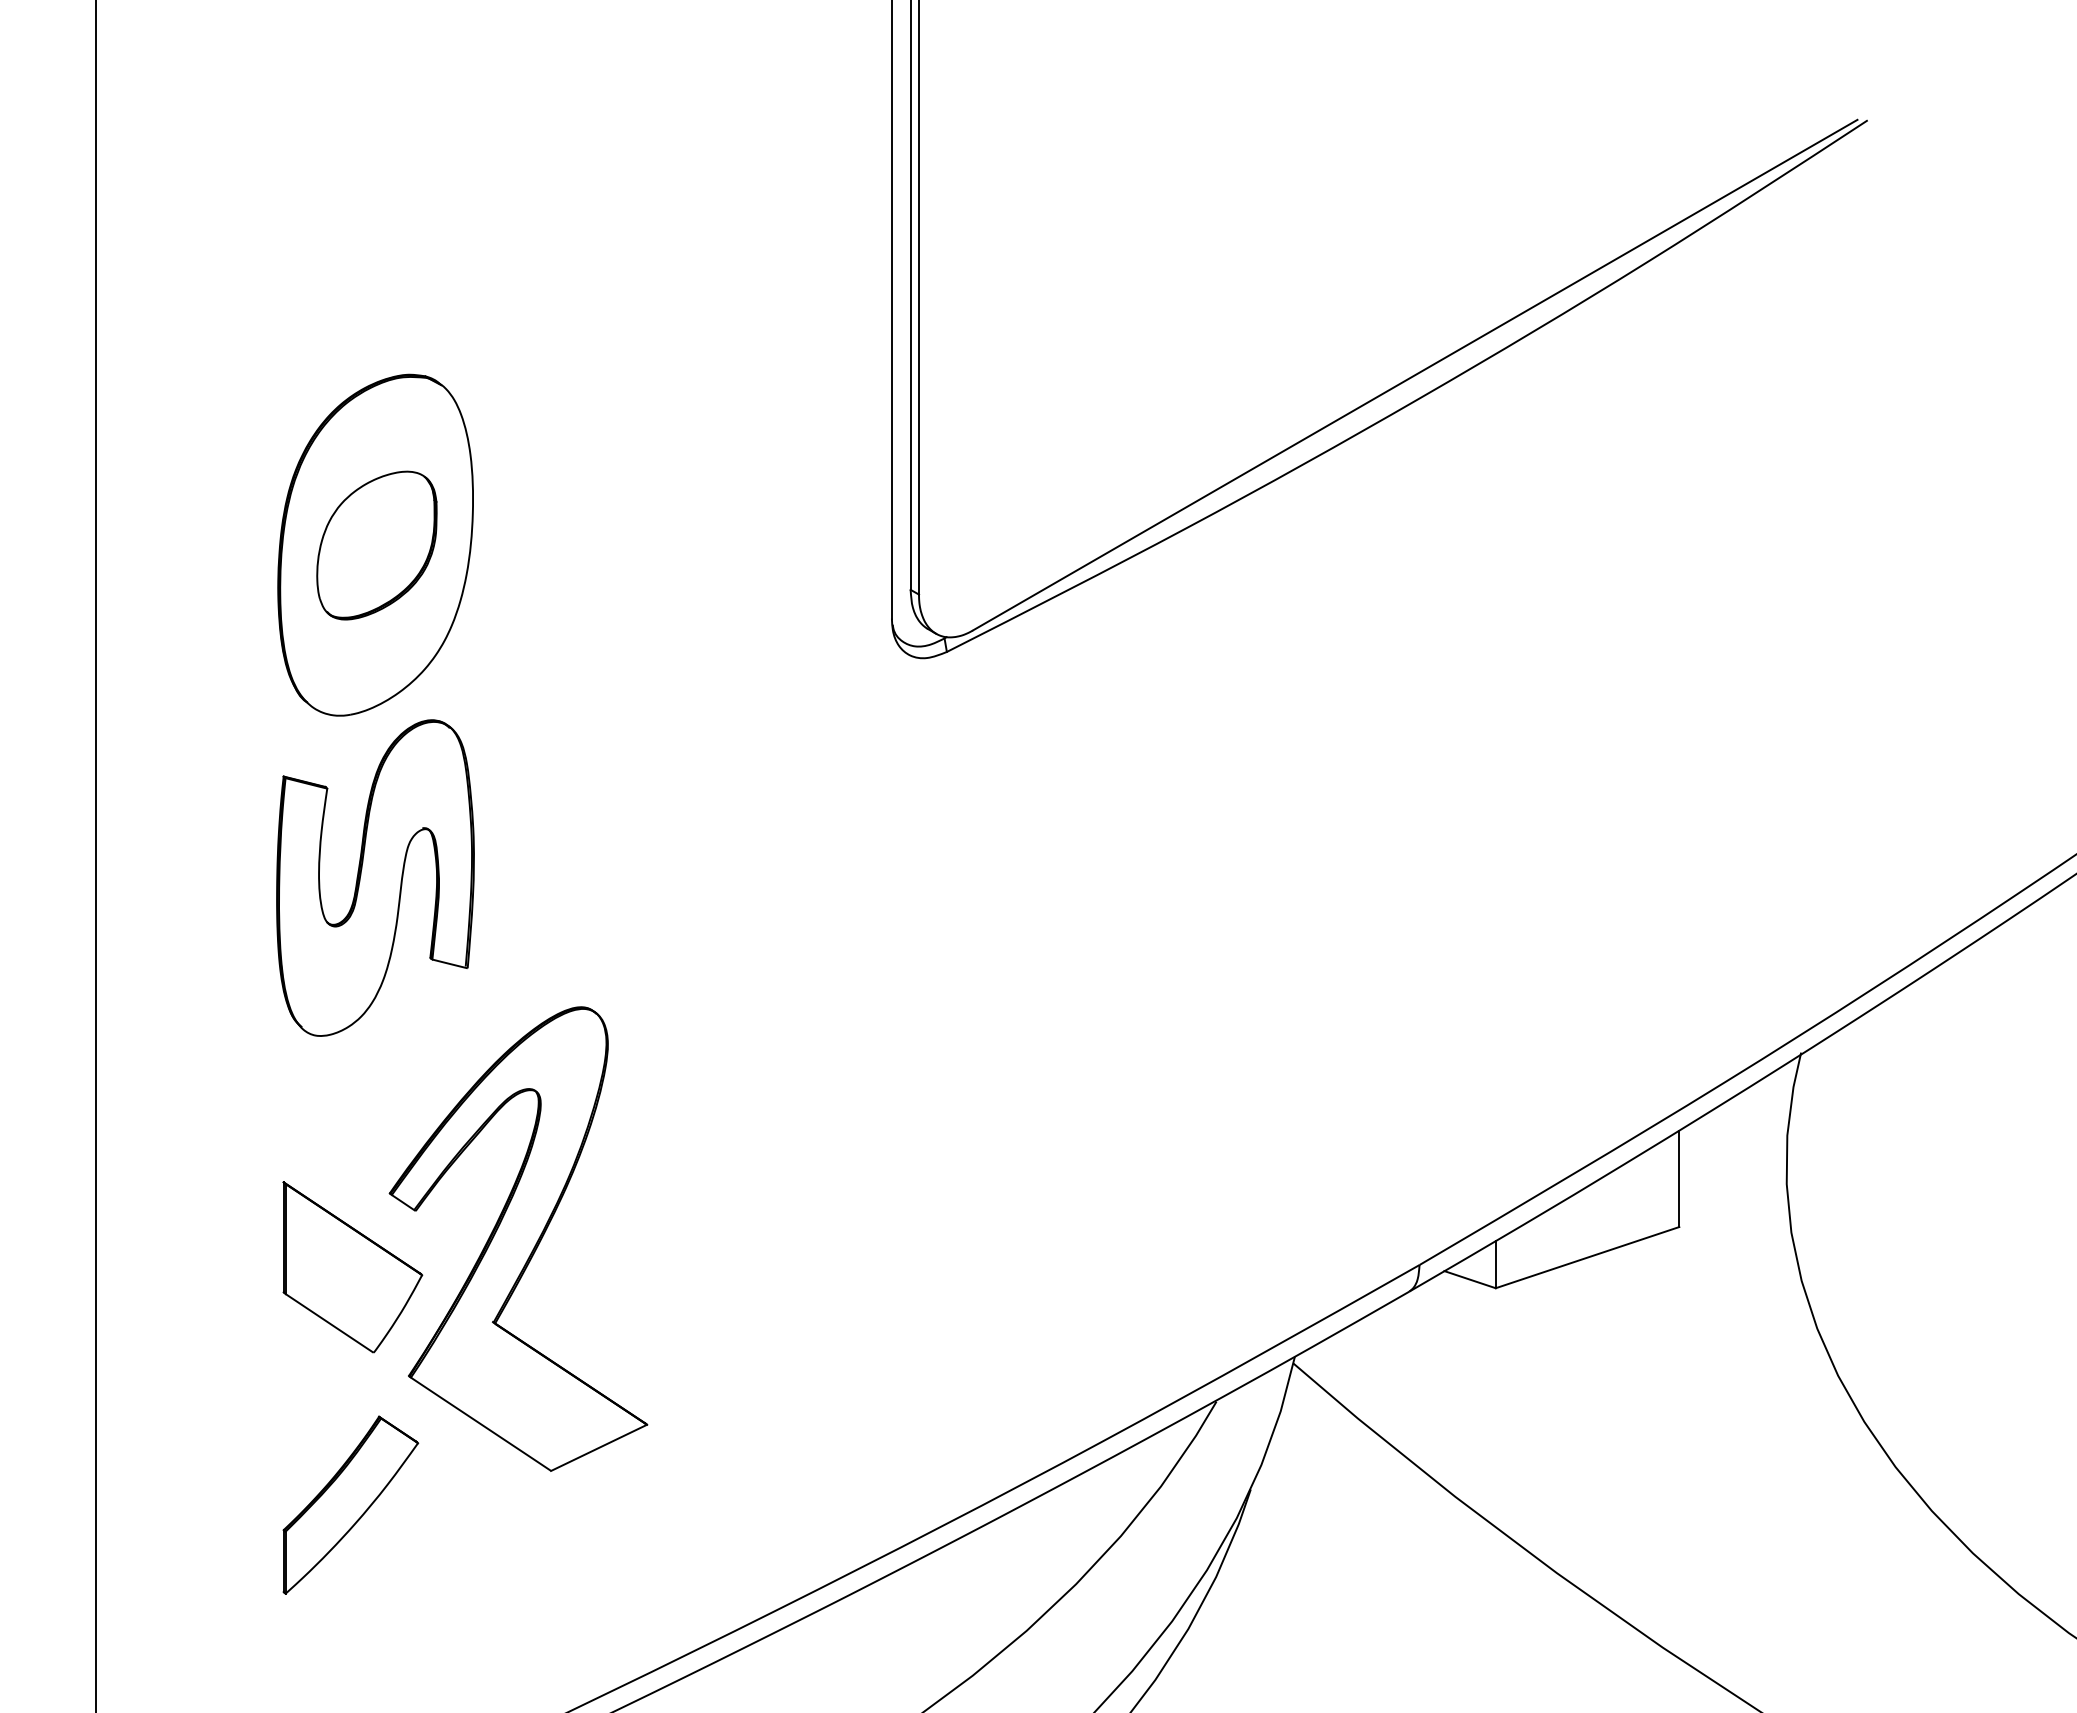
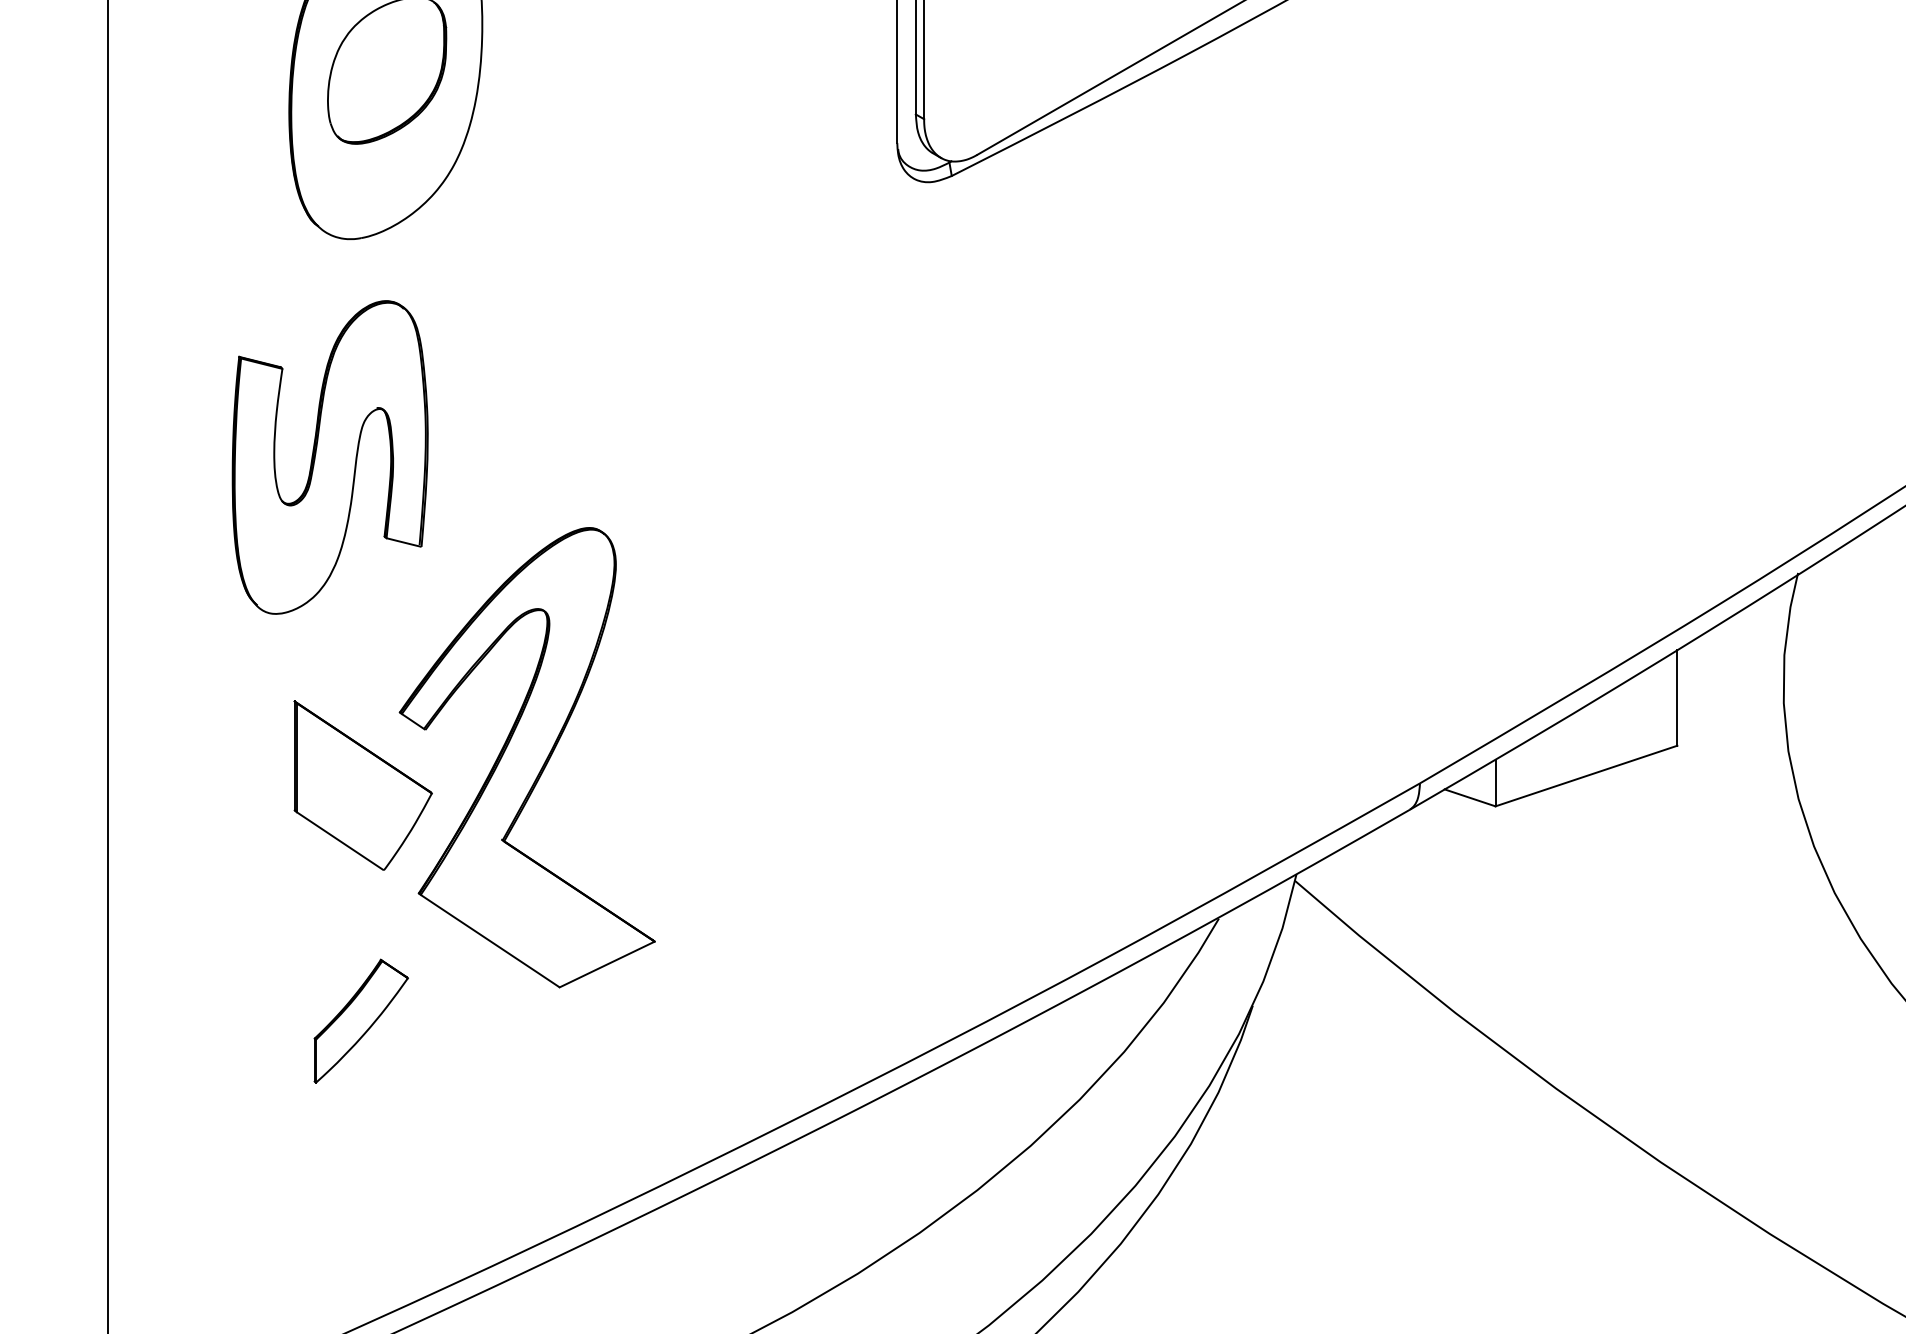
part: (375, 877) -> (330, 456), moved
part: (350, 1504) -> (360, 1020), size x0.7

